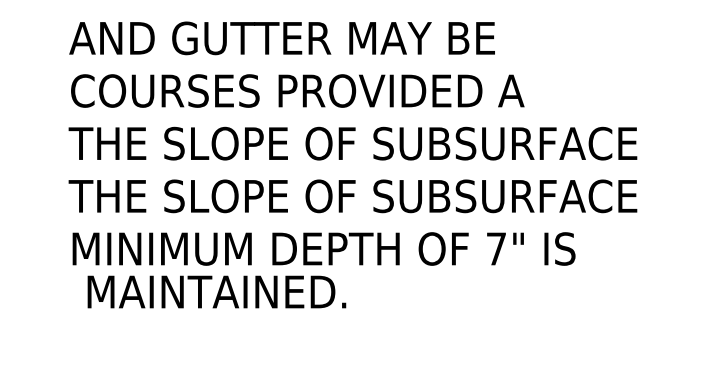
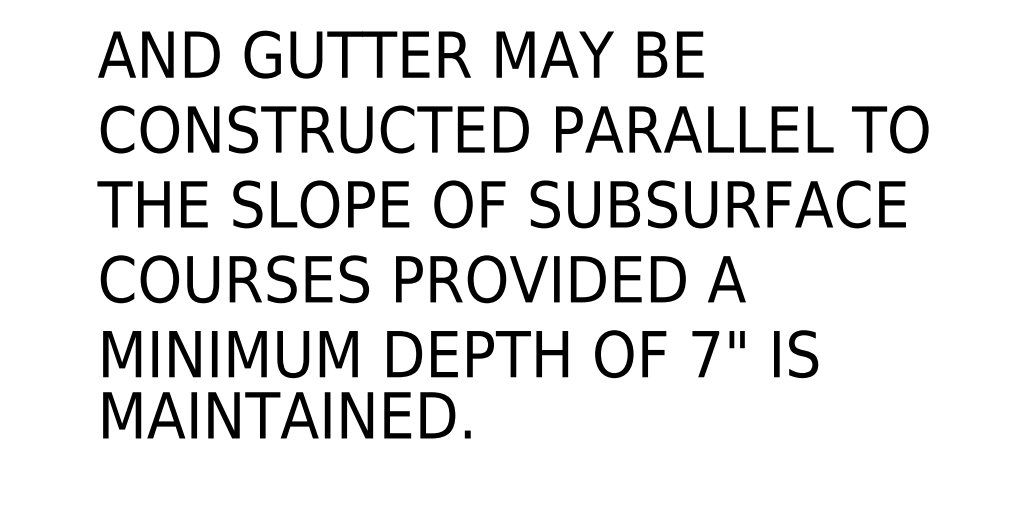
text: (392, 90) -> (557, 128), COURSES PROVIDED A -> CONSTRUCTED PARALLEL TO
text: (352, 196) -> (501, 279), THE SLOPE OF SUBSURFACE -> COURSES PROVIDED A
text: (216, 291) -> (286, 414), moved

